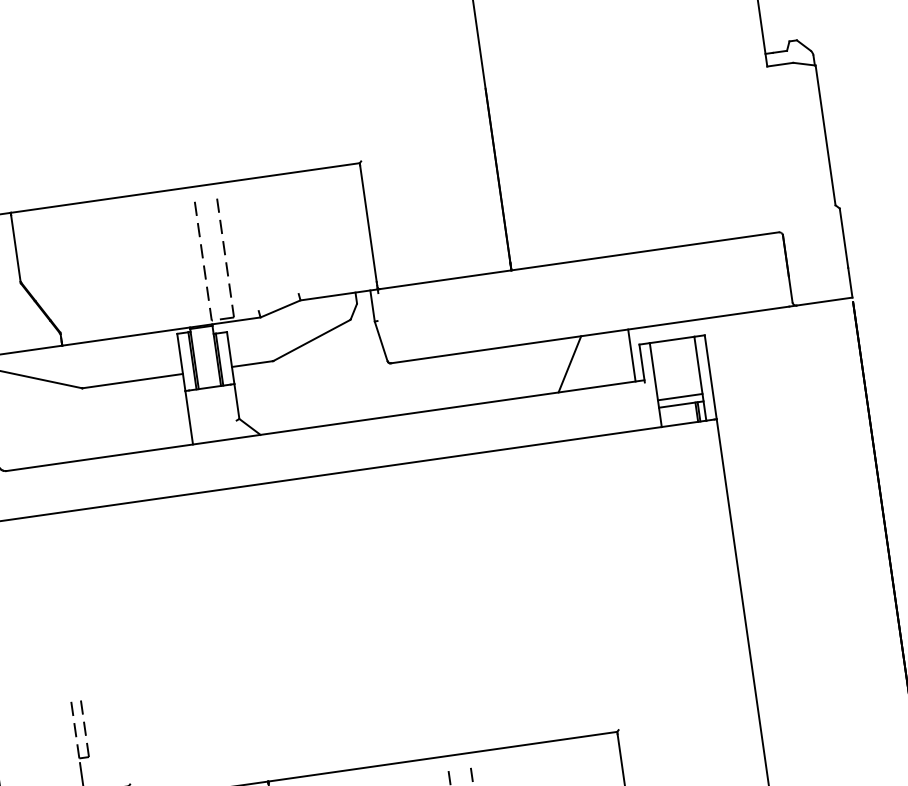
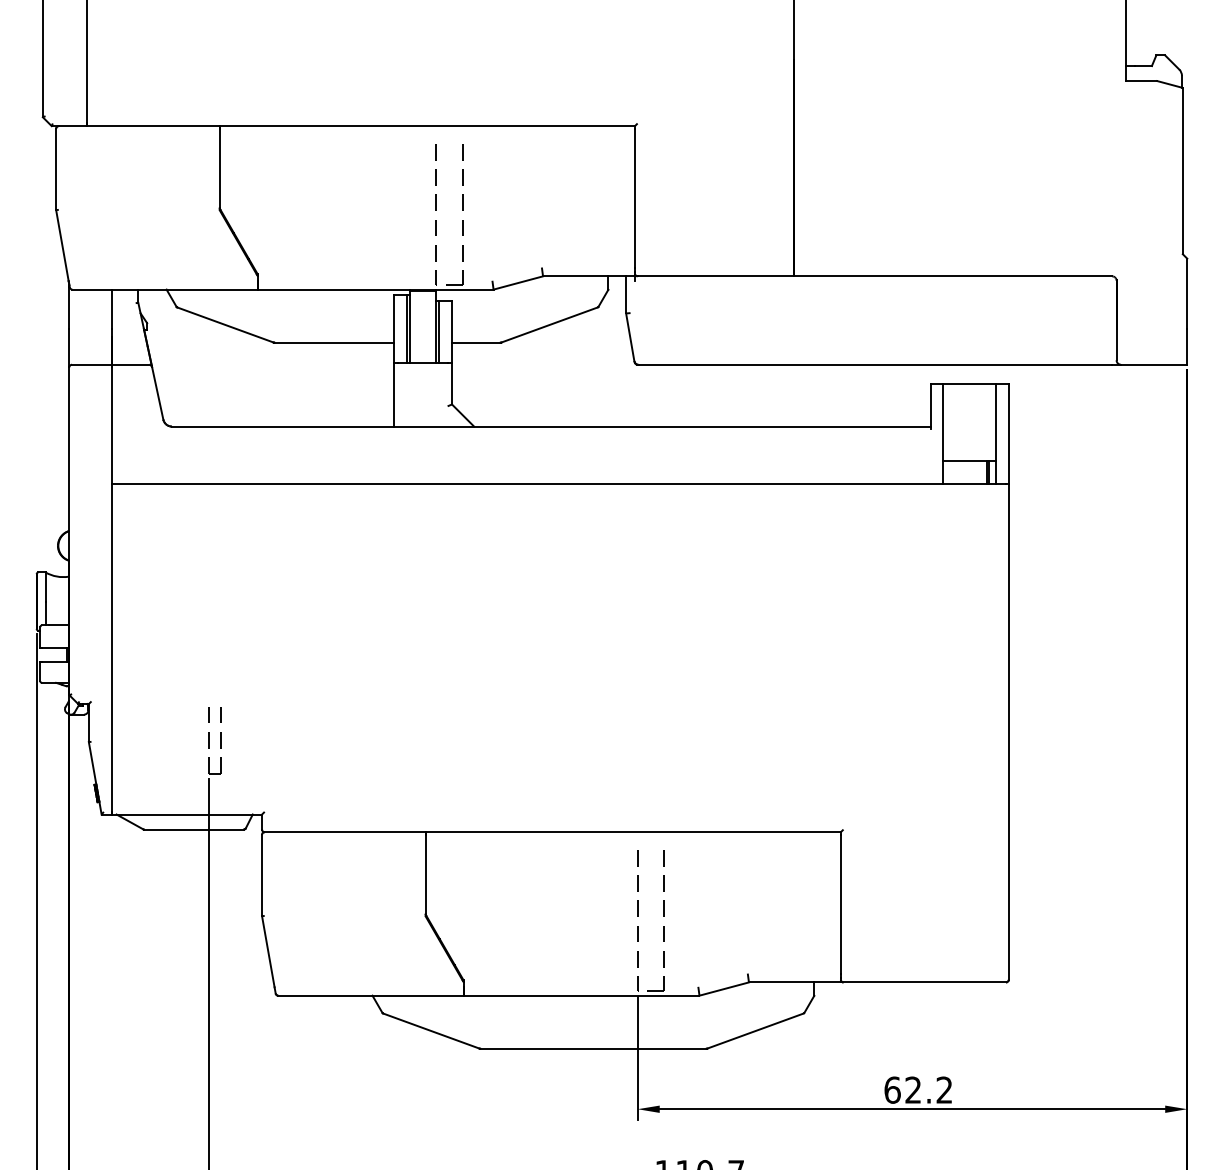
line: (631, 355) -> (920, 395), removed
line: (569, 364) -> (846, 395), removed
line: (679, 397) -> (969, 452), removed

